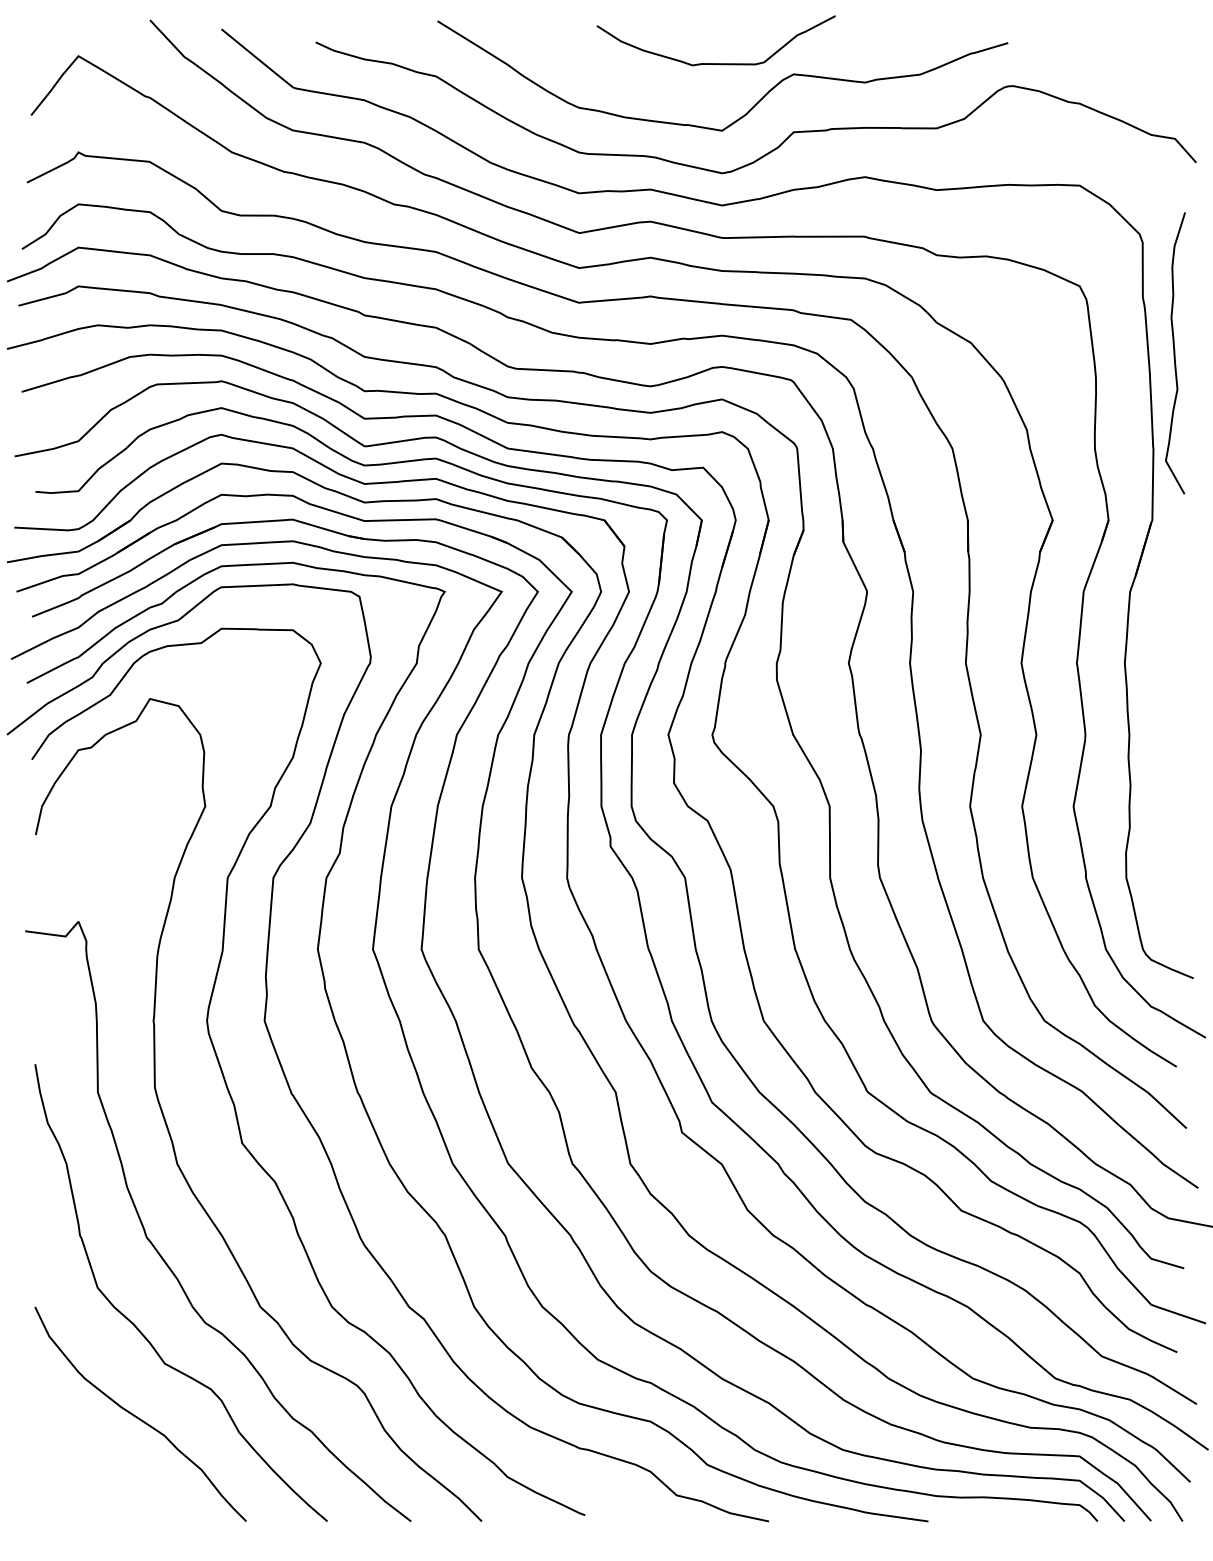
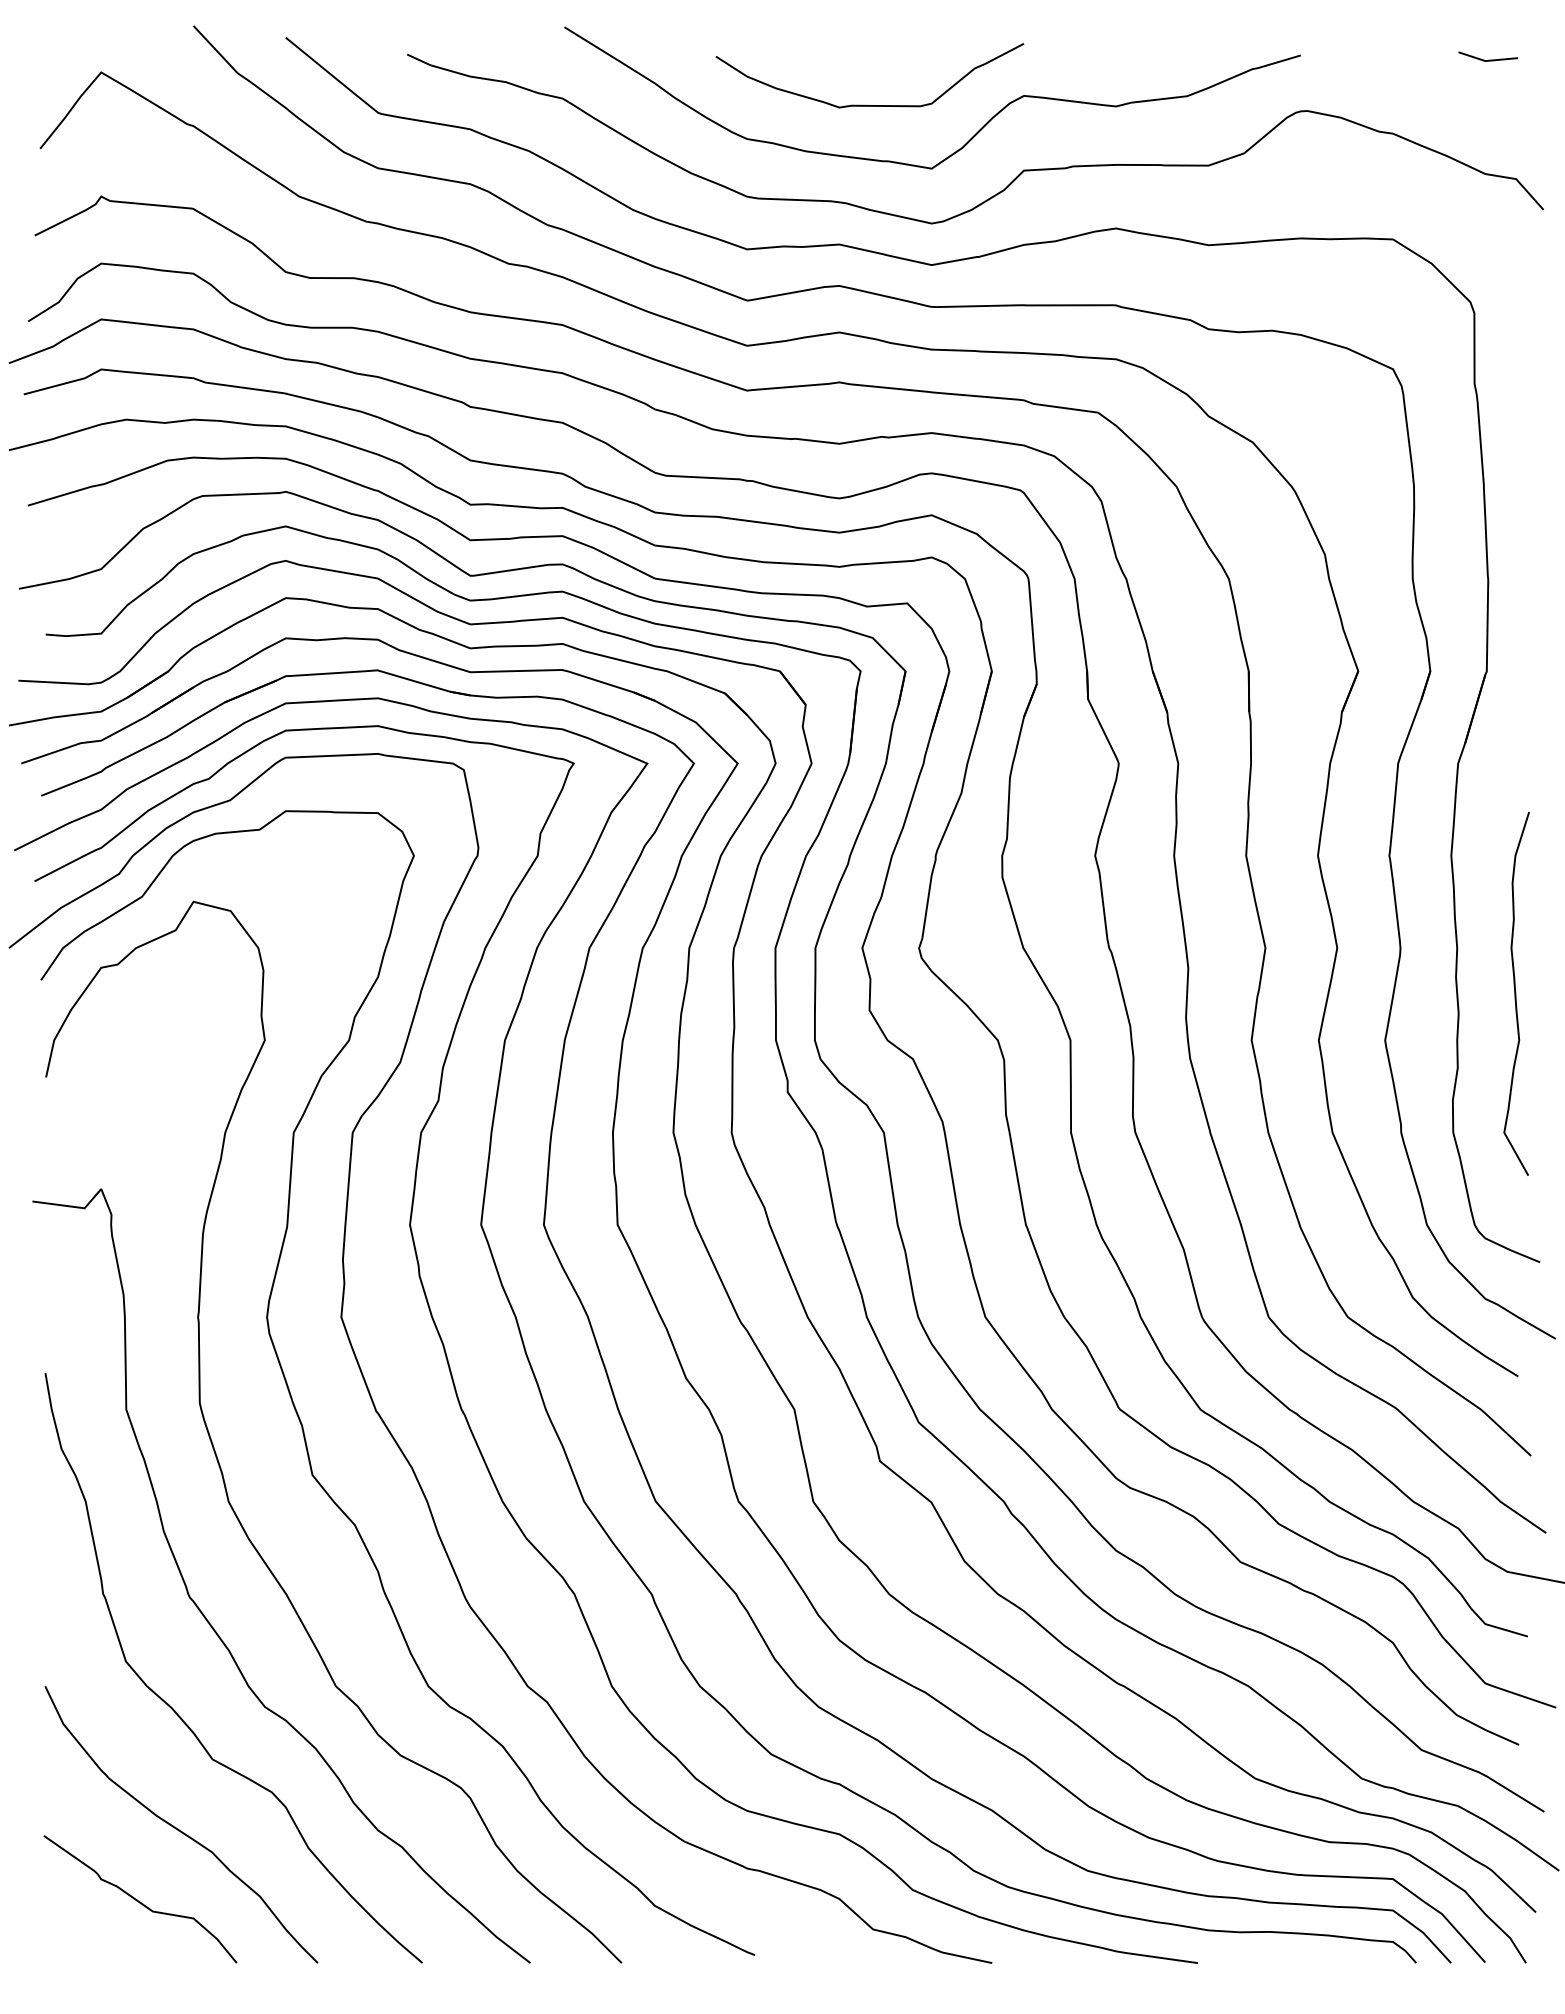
line: (1153, 46) -> (1488, 59), added
curve: (715, 63) -> (868, 105), moved
curve: (1175, 353) -> (1516, 994), moved
curve: (107, 1472) -> (138, 1899), added

